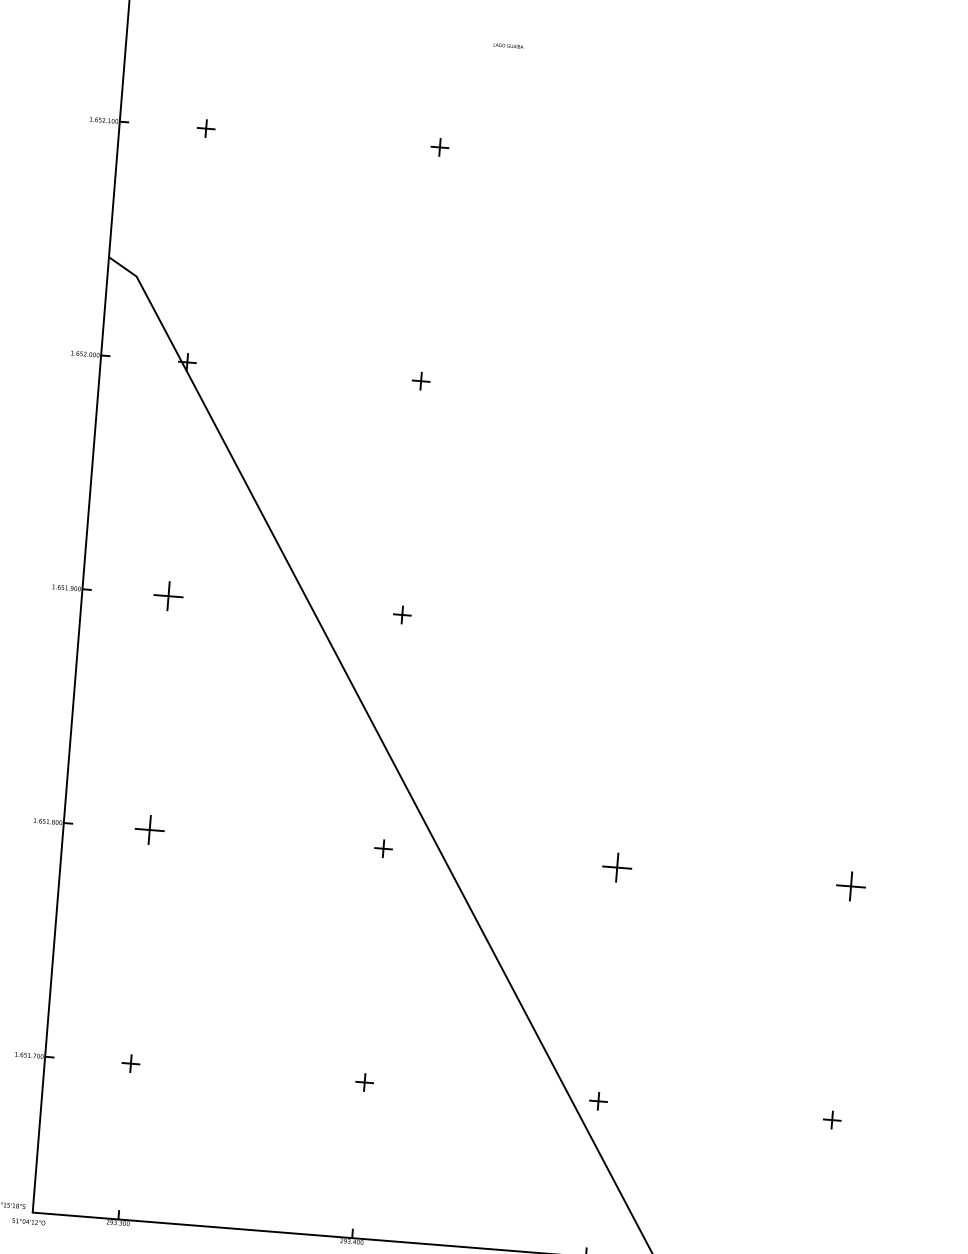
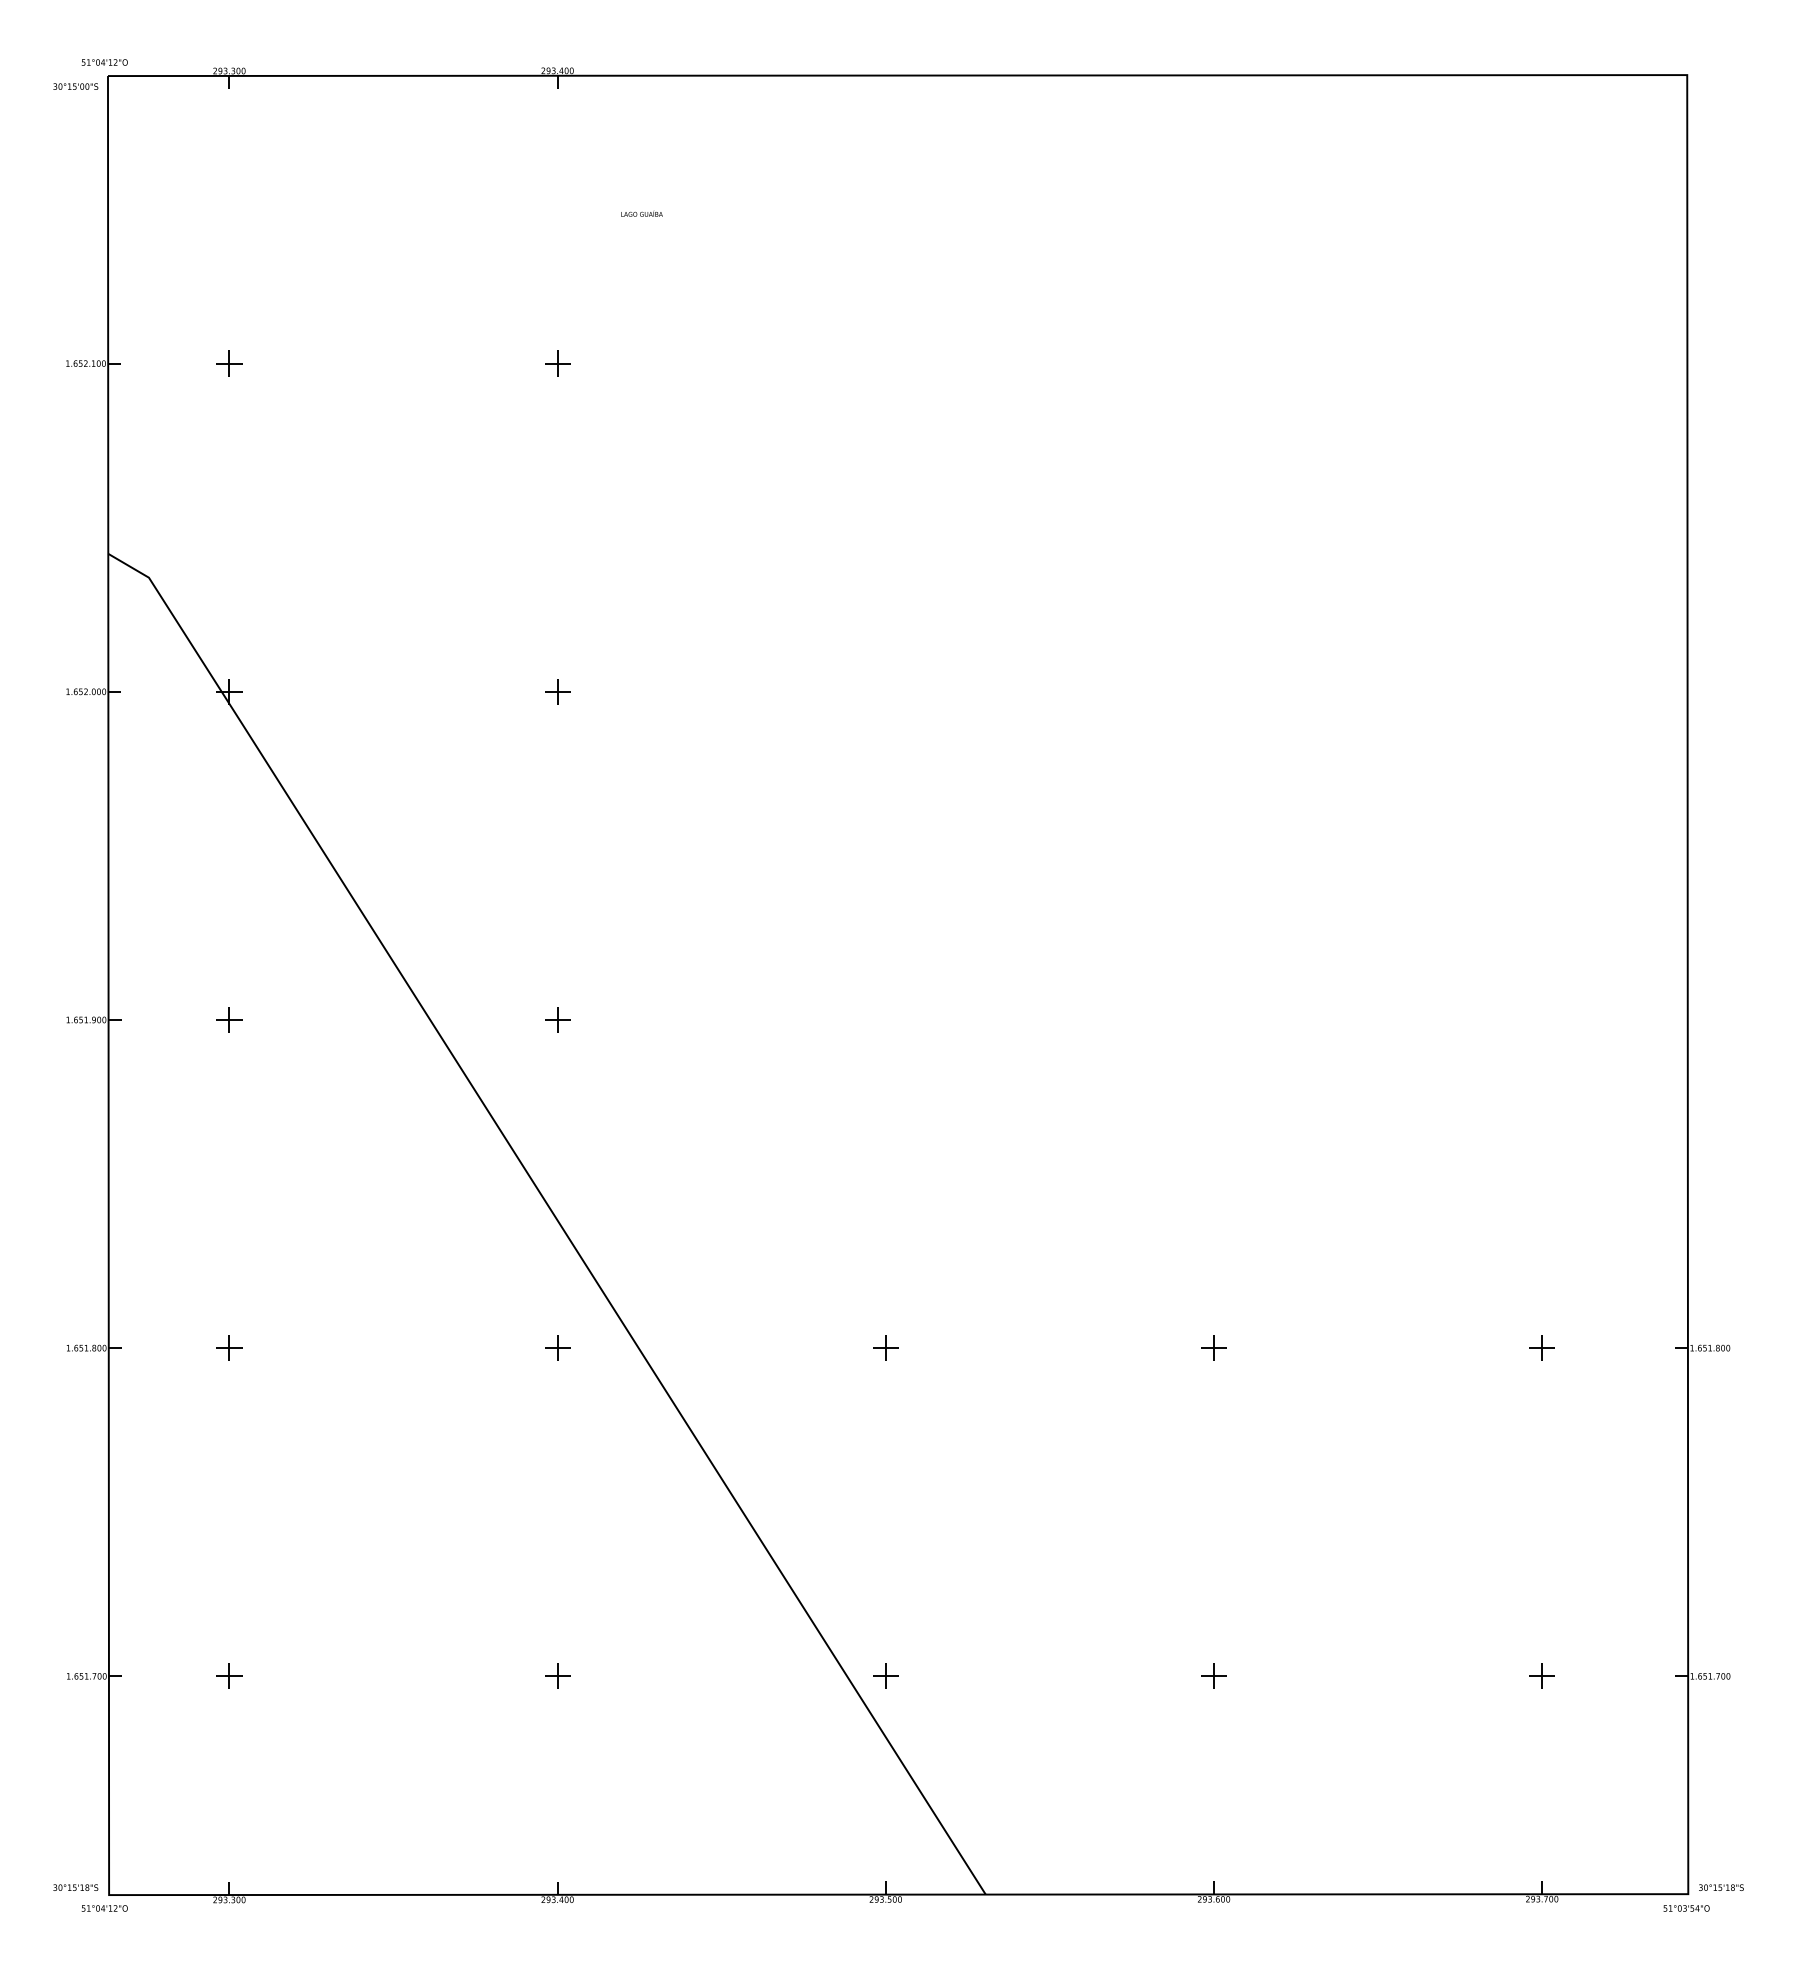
part: (168, 595) -> (229, 1019), size x0.62
part: (149, 829) -> (229, 1347), size x0.62
part: (617, 867) -> (885, 1347), size x0.62
part: (850, 885) -> (1213, 1347), size x0.62

